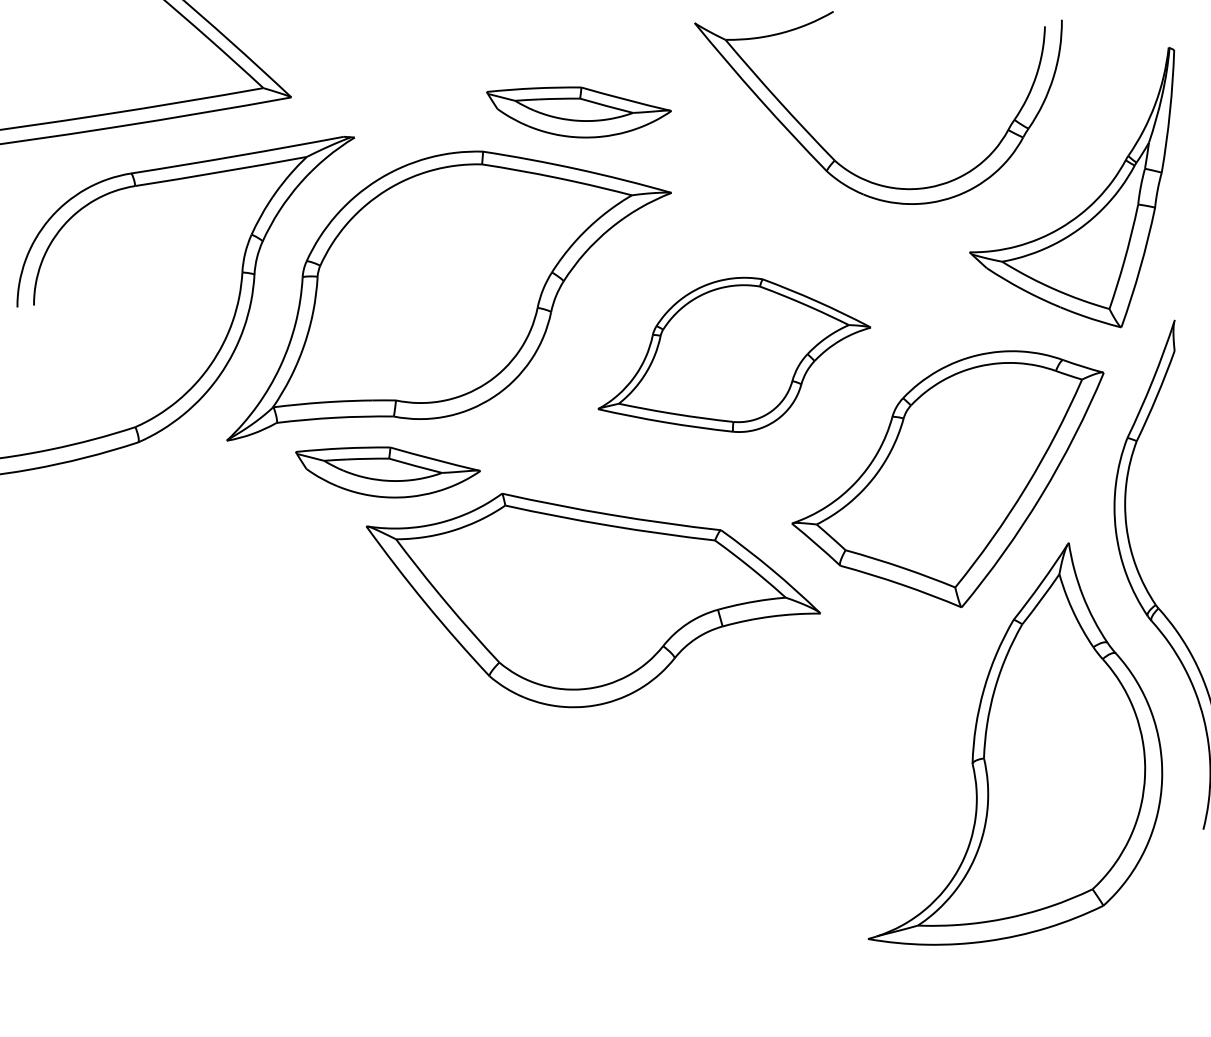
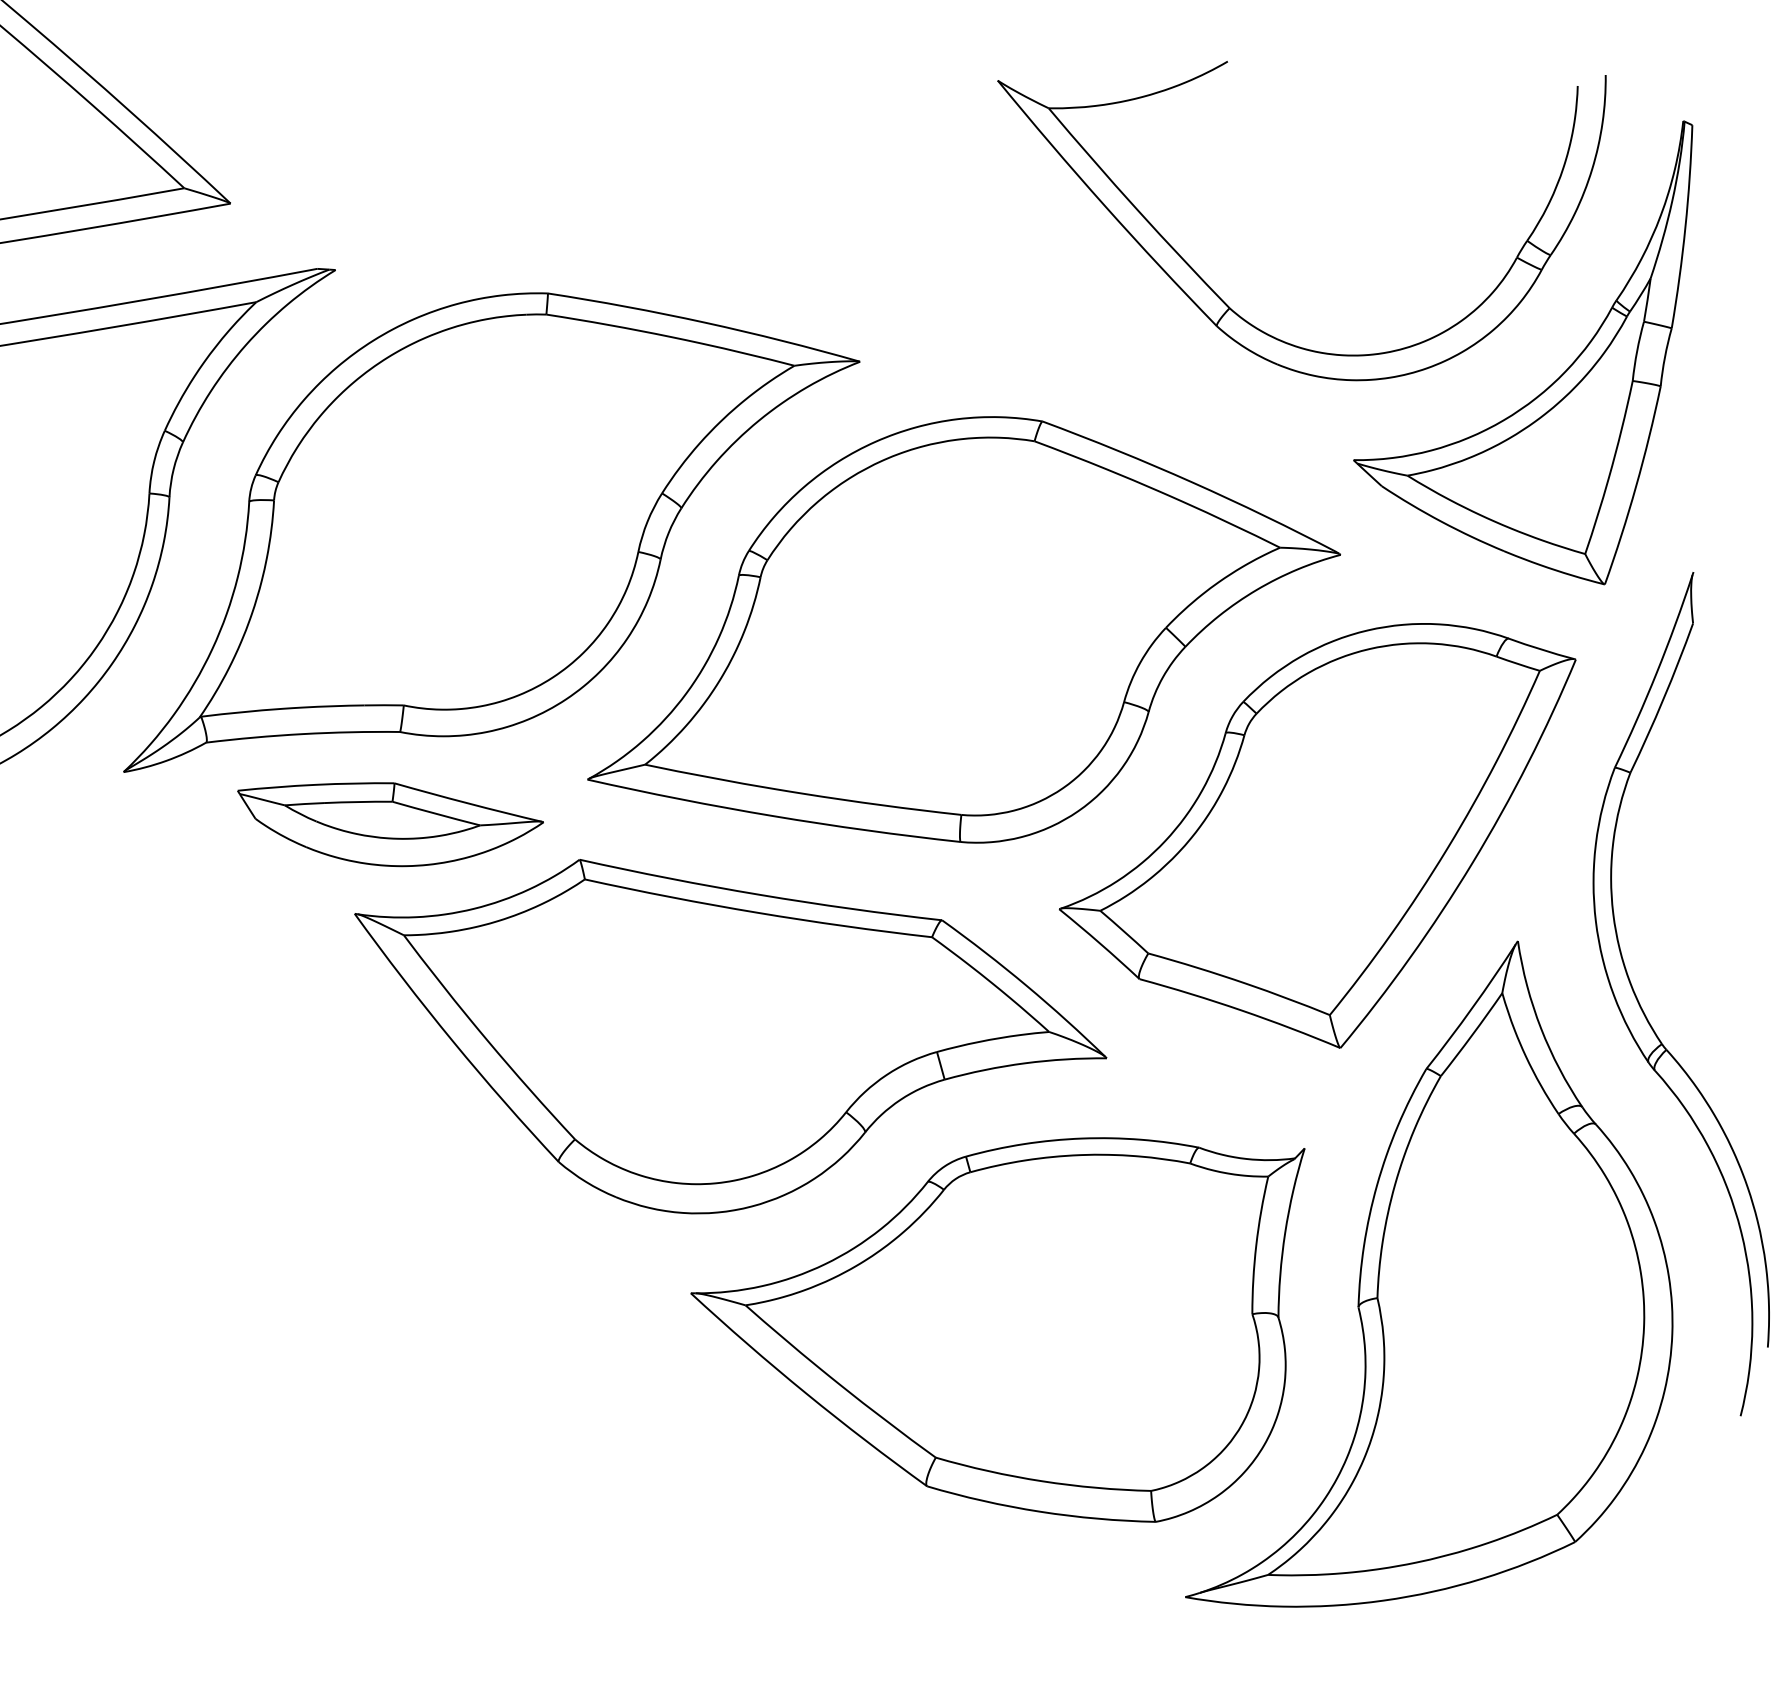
part: (578, 112) -> (705, 228), removed
part: (830, 154) -> (1222, 298), moved
part: (734, 354) -> (964, 629), size x1.67
part: (754, 777) -> (997, 1329), added

